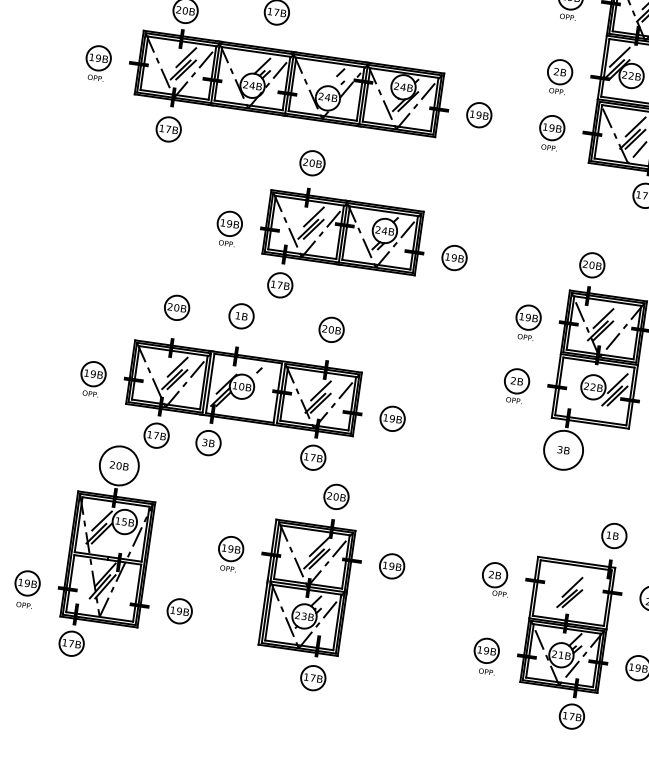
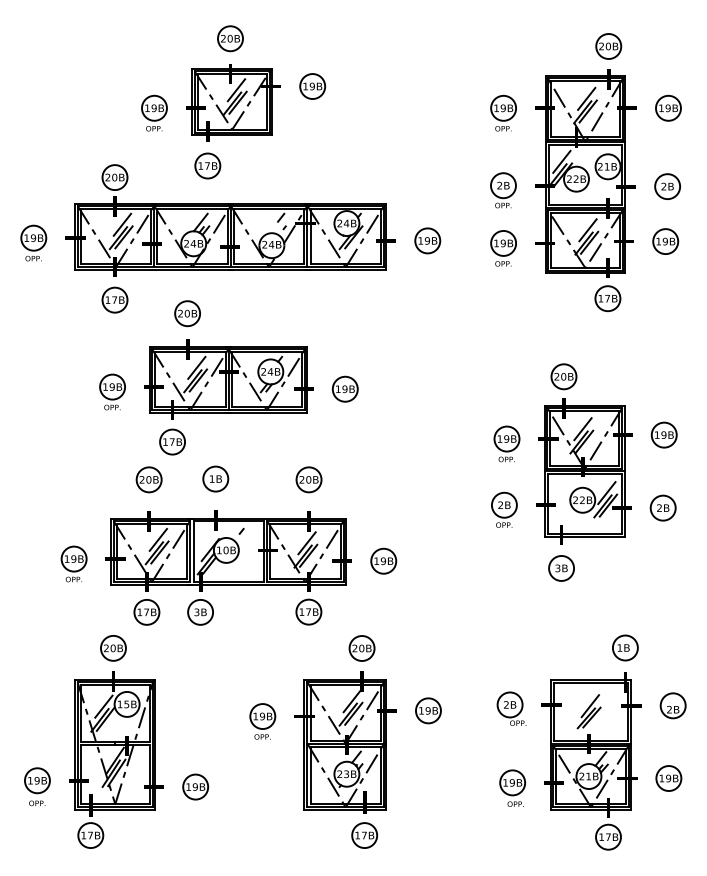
part: (343, 230) -> (228, 377), moved
circle: (563, 450) -> (561, 568), size x0.62
circle: (118, 464) -> (112, 647), size x0.62
part: (307, 584) -> (345, 741), moved

